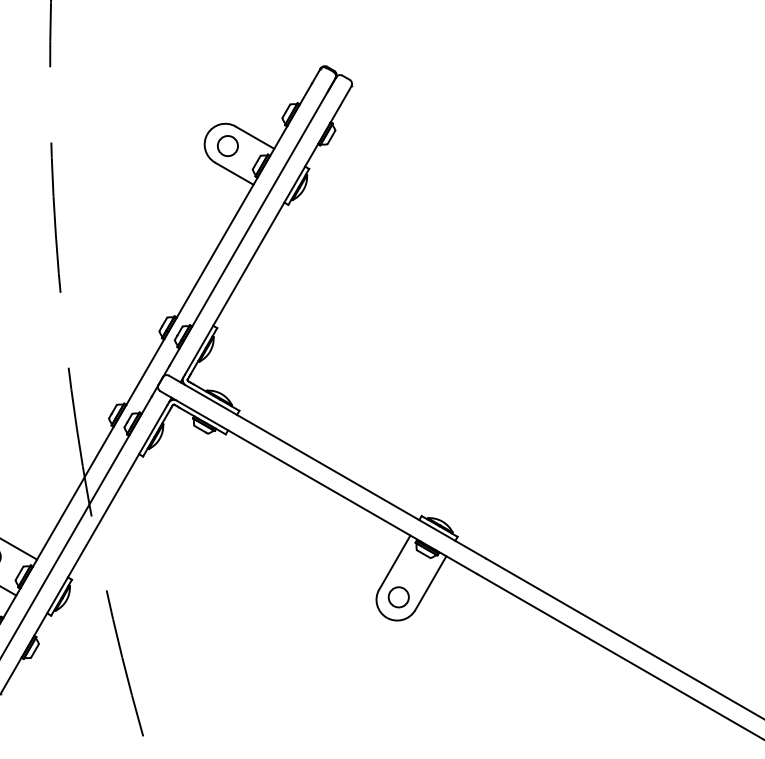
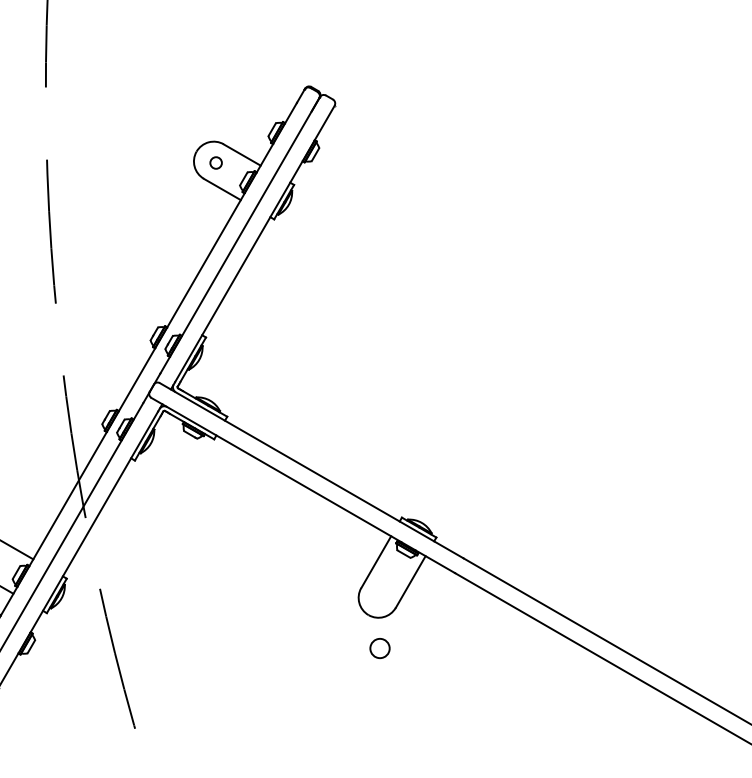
circle: (227, 145) -> (215, 162), size x0.6
circle: (398, 597) -> (379, 648), moved

